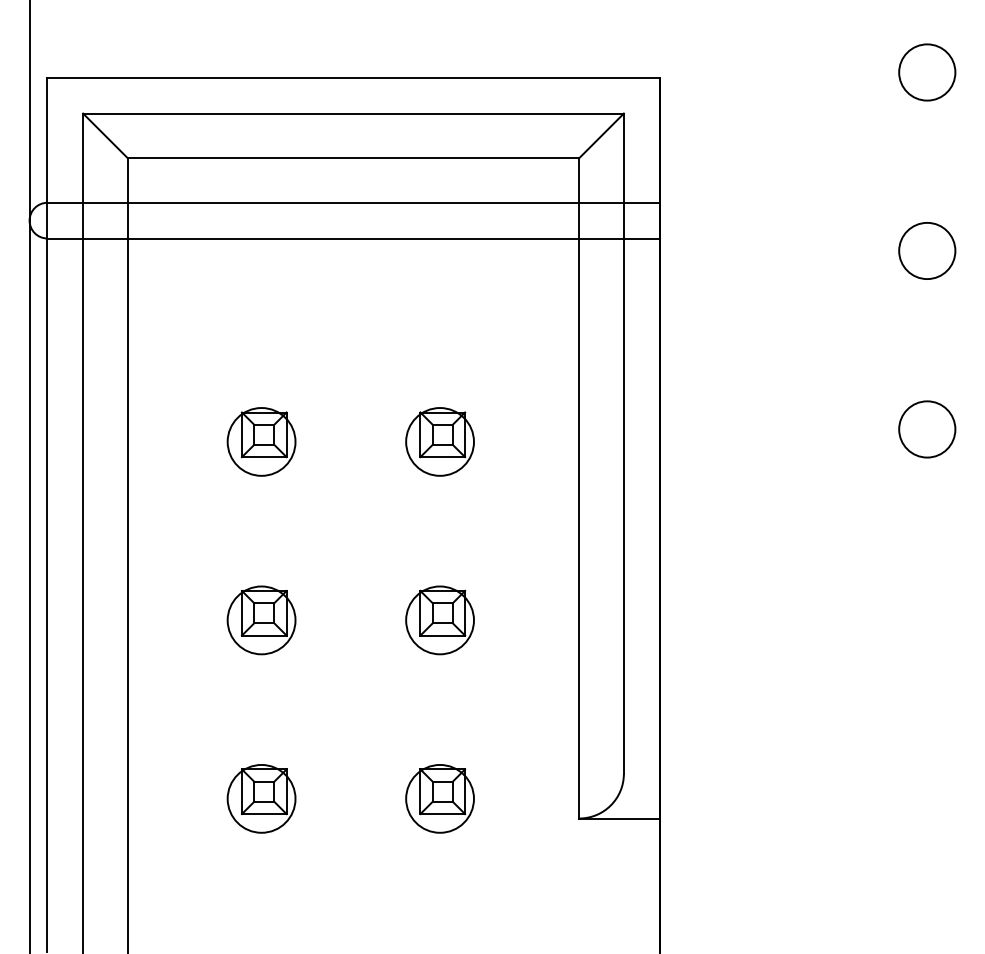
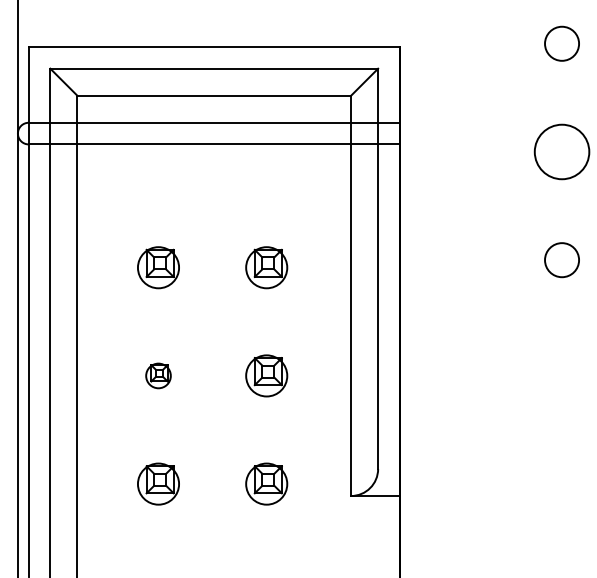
circle: (928, 250) -> (562, 151), size x1.6
part: (261, 619) -> (158, 375), size x0.6

